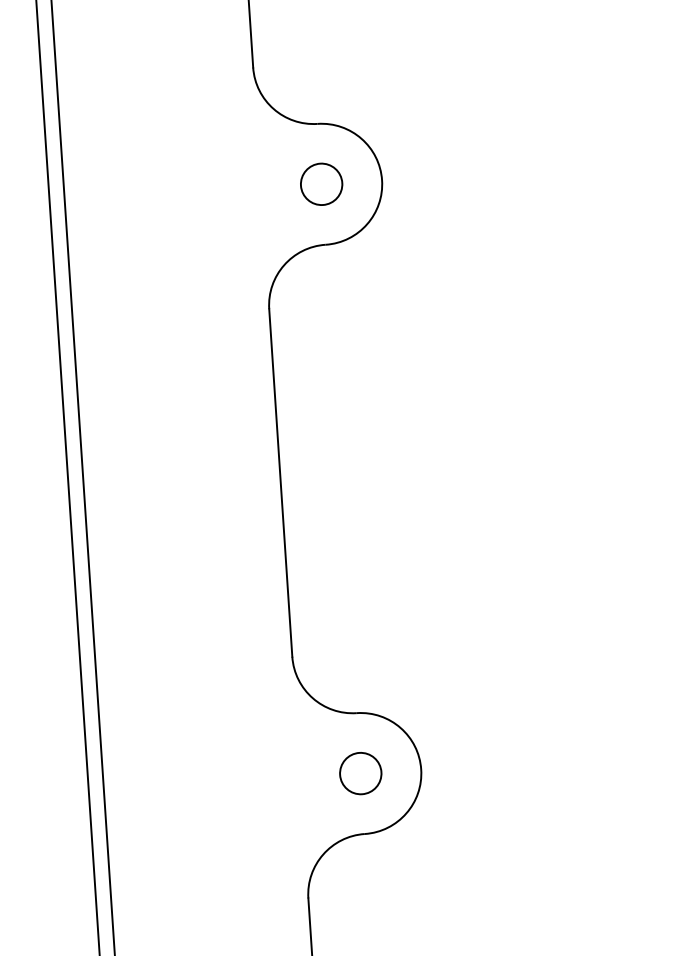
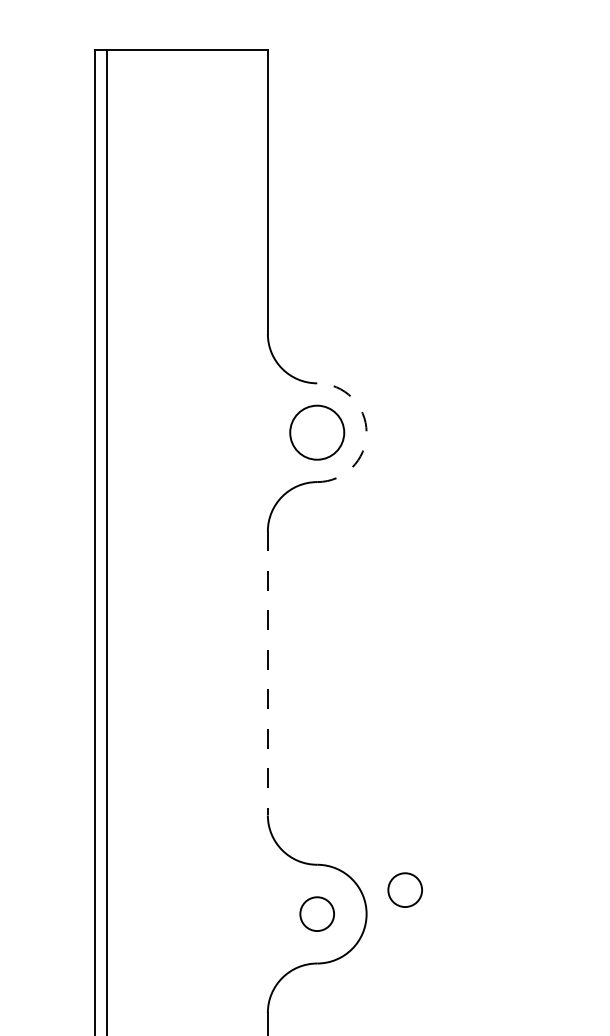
arc: (381, 180) -> (366, 432), solid -> dashed
circle: (321, 184) -> (317, 432), size x1.6
line: (280, 483) -> (267, 673), solid -> dashed
circle: (465, 736) -> (404, 889), added

